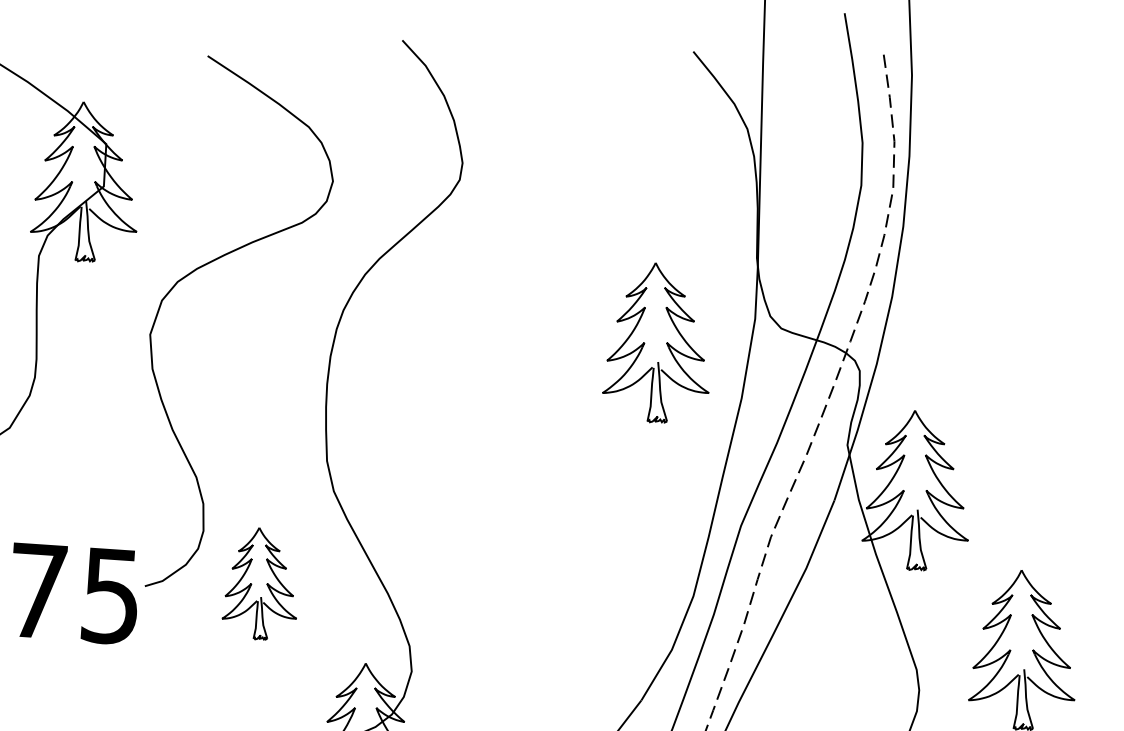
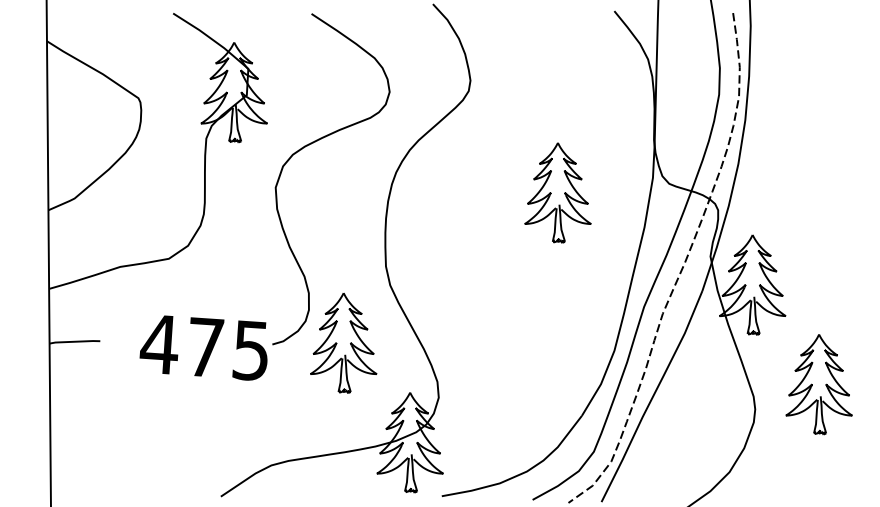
part: (655, 342) -> (557, 192), moved
part: (258, 582) -> (343, 342), size x1.43

